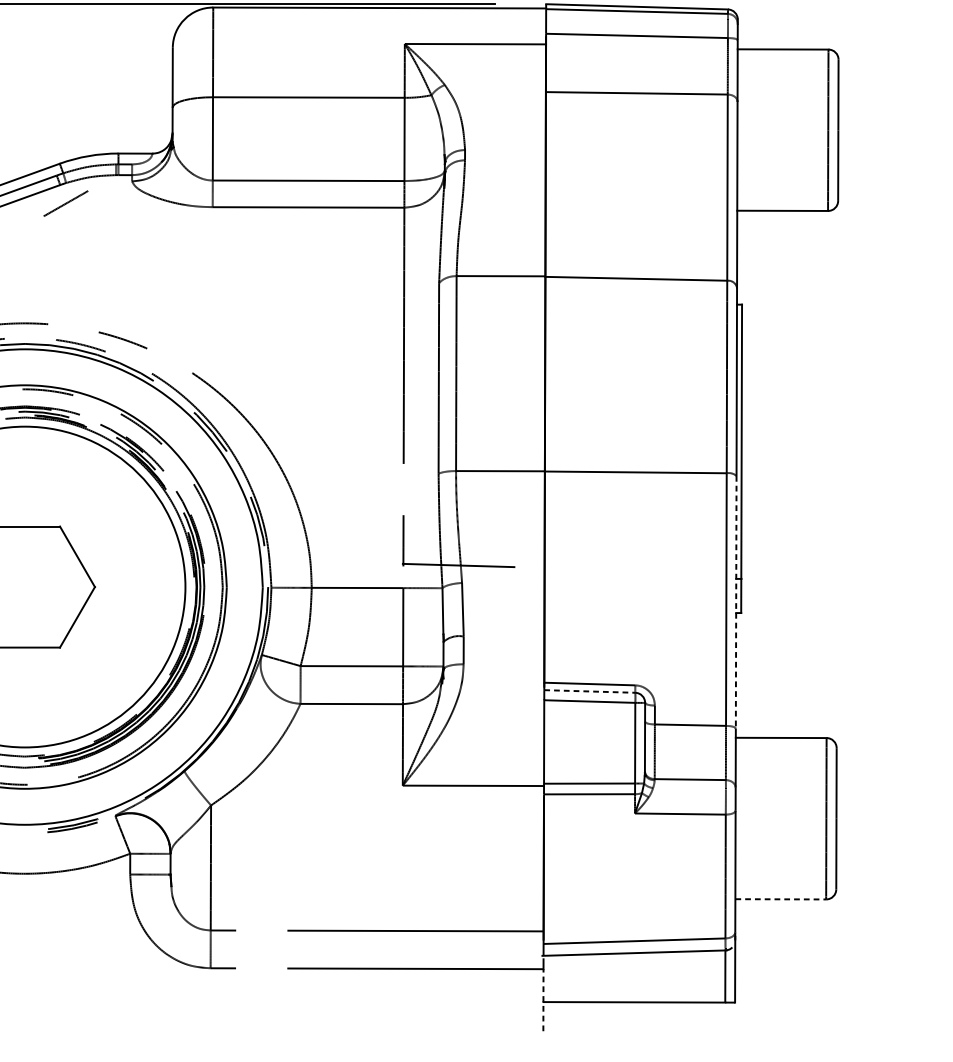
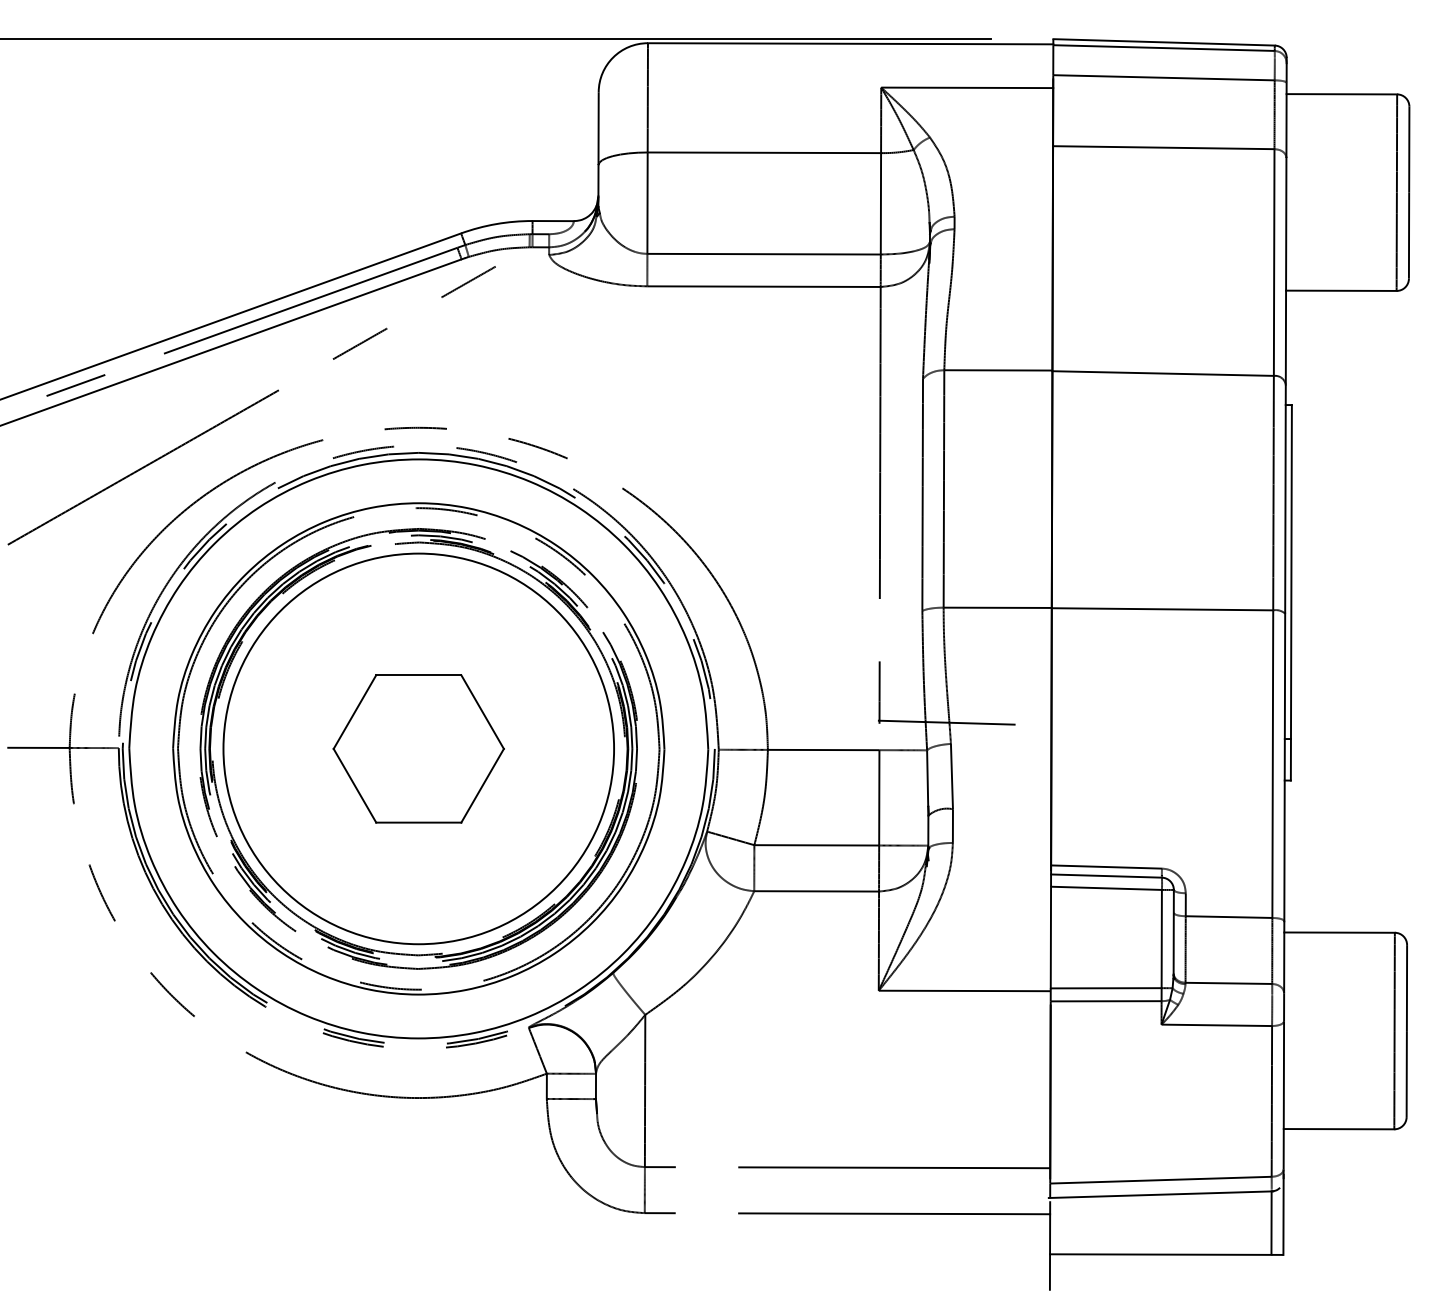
line: (735, 602) -> (1284, 767), dashed -> solid
line: (590, 691) -> (1107, 876), dashed -> solid
line: (781, 899) -> (1339, 1129), dashed -> solid
line: (543, 1000) -> (1050, 1252), dashed -> solid

